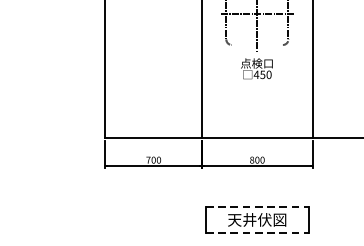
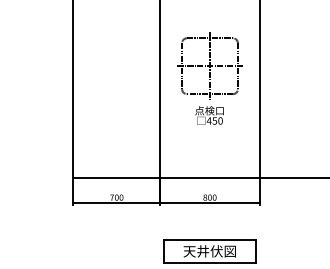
line: (256, 45) -> (209, 94), added
line: (257, 207) -> (210, 240), dashed -> solid
line: (257, 232) -> (210, 262), dashed -> solid

